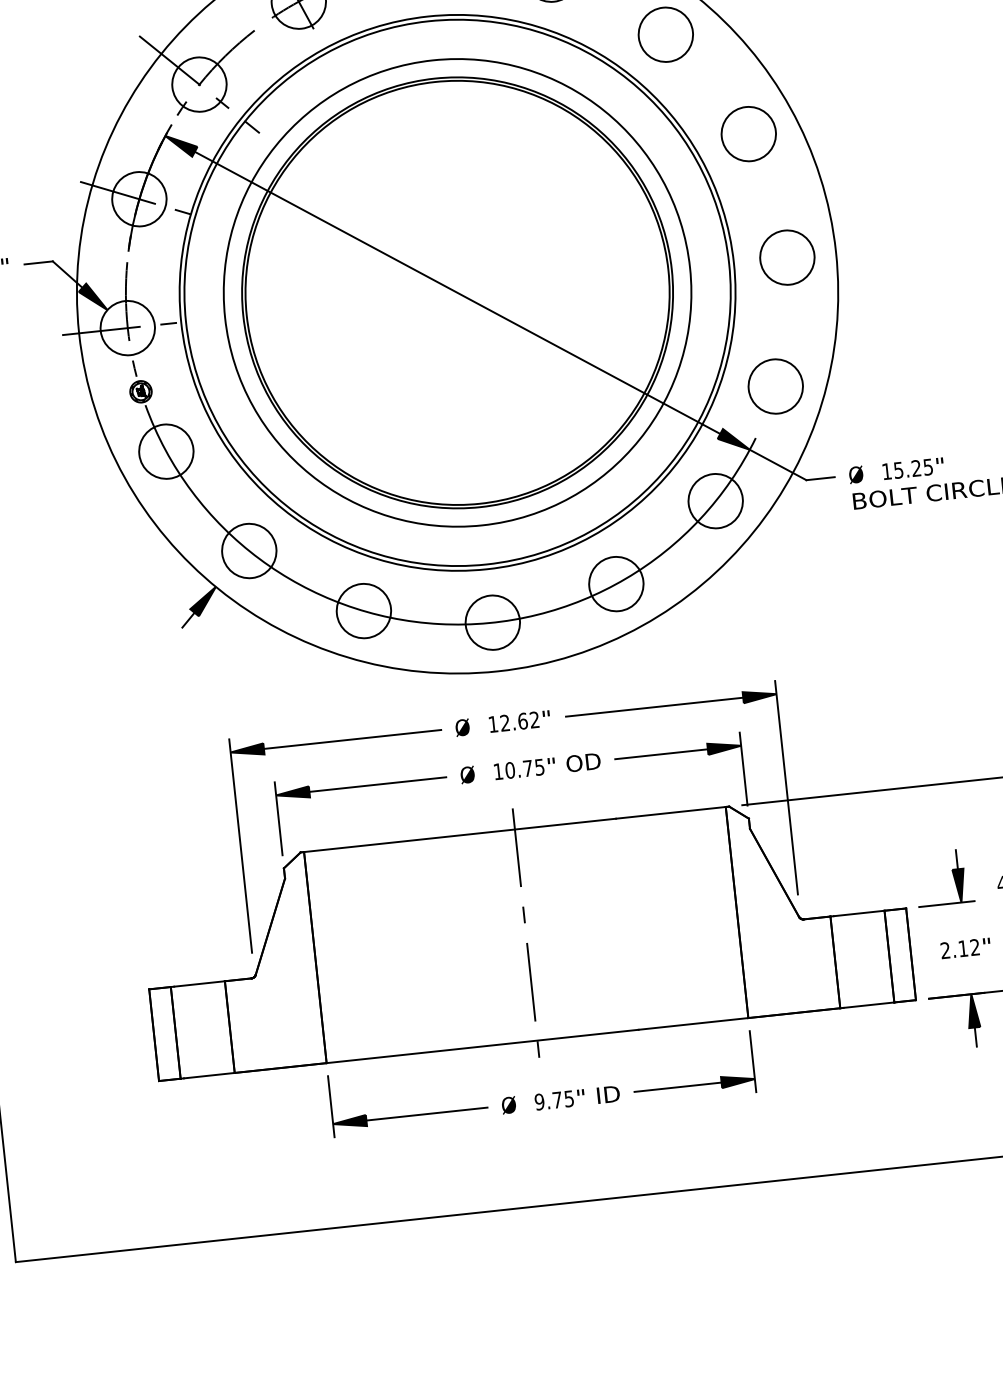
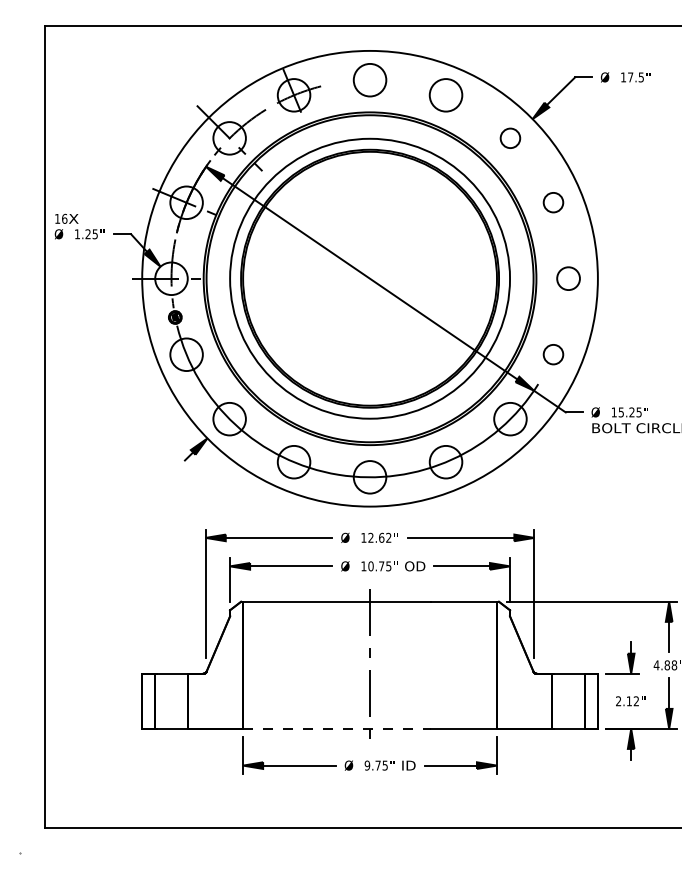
circle: (665, 34) -> (510, 138), size x0.6
circle: (748, 133) -> (553, 202), size x0.6
circle: (787, 257) -> (568, 278), size x0.7
circle: (775, 386) -> (553, 354), size x0.6
line: (483, 1045) -> (337, 728), solid -> dashed

